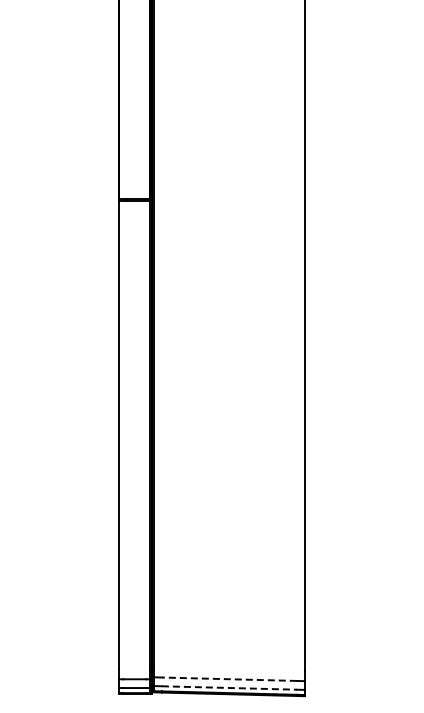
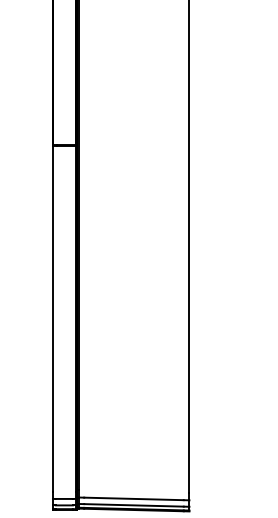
line: (228, 679) -> (133, 499), dashed -> solid
line: (229, 688) -> (134, 505), dashed -> solid

